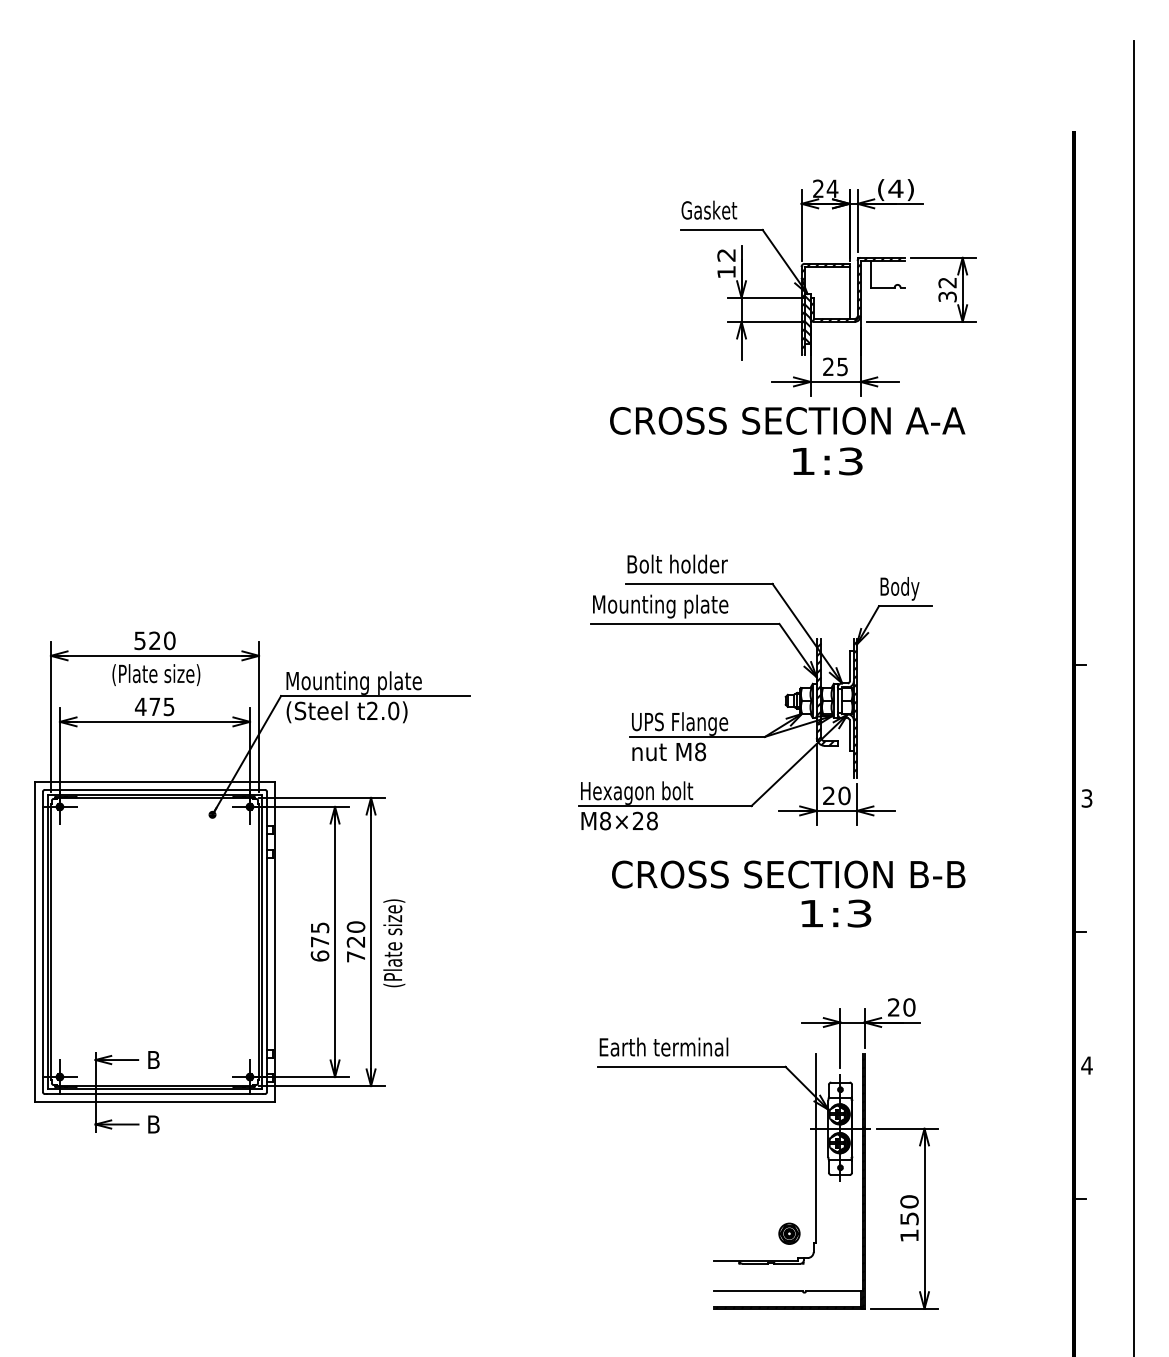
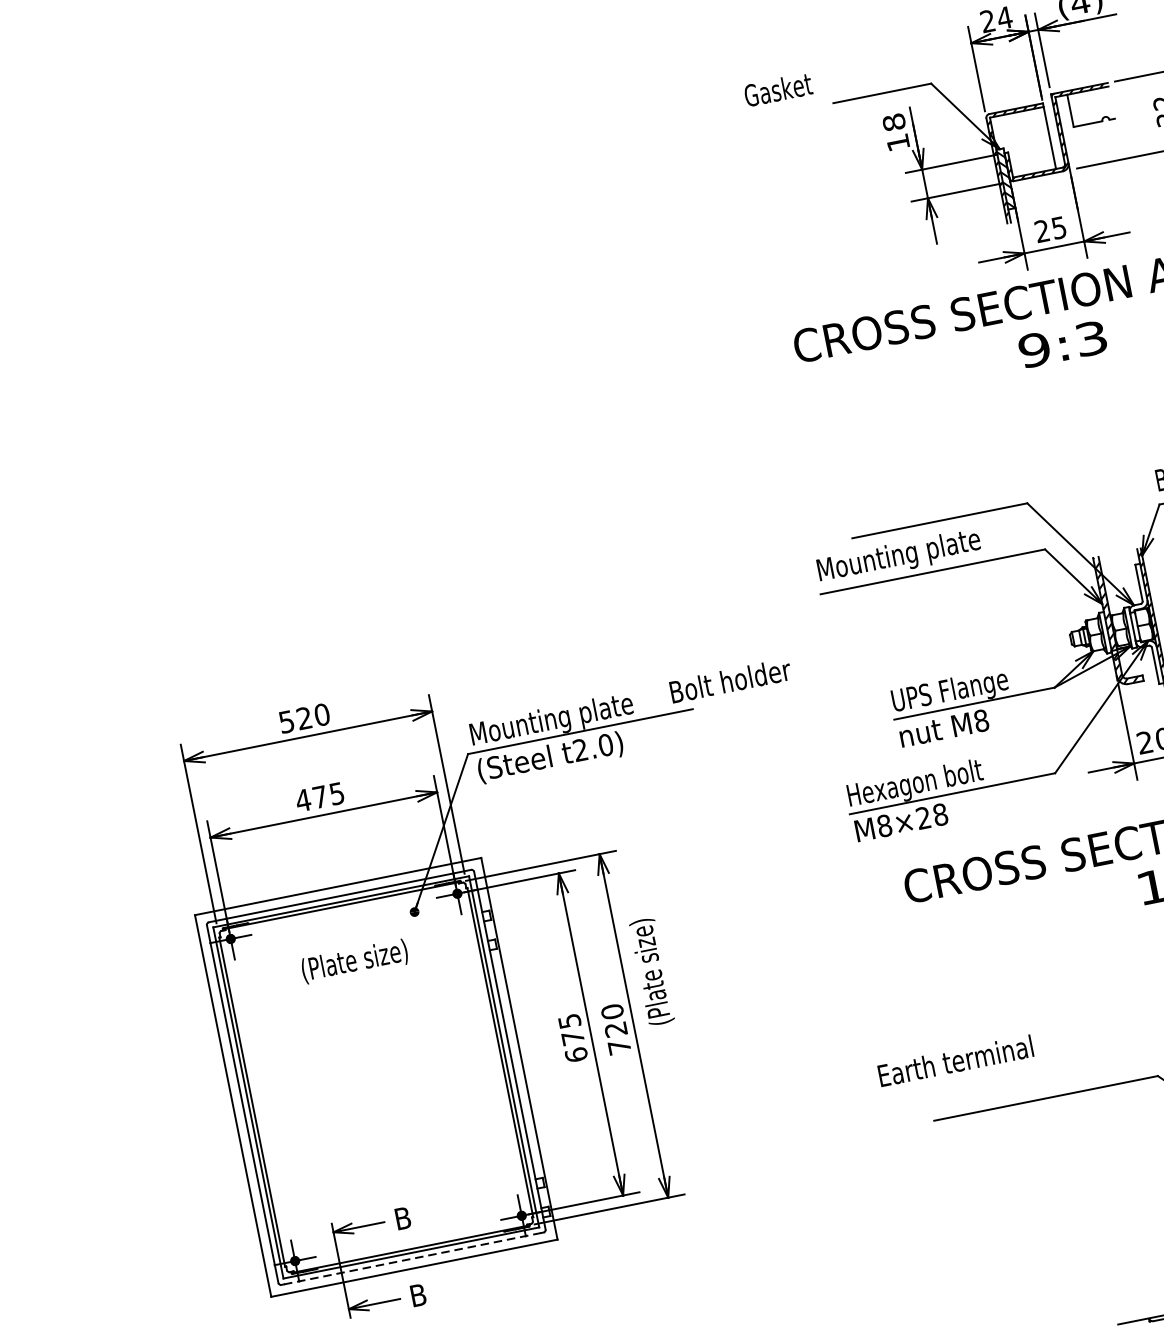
text: (709, 209) -> (778, 88), moved
text: (726, 254) -> (893, 121), 12 -> 18
text: (802, 461) -> (1033, 350), 1:3 -> 9:3
text: (677, 563) -> (730, 679), moved
text: (156, 675) -> (355, 962), moved
text: (394, 943) -> (652, 972), moved
text: (663, 1046) -> (955, 1060), moved
line: (154, 1094) -> (412, 1259), solid -> dashed

